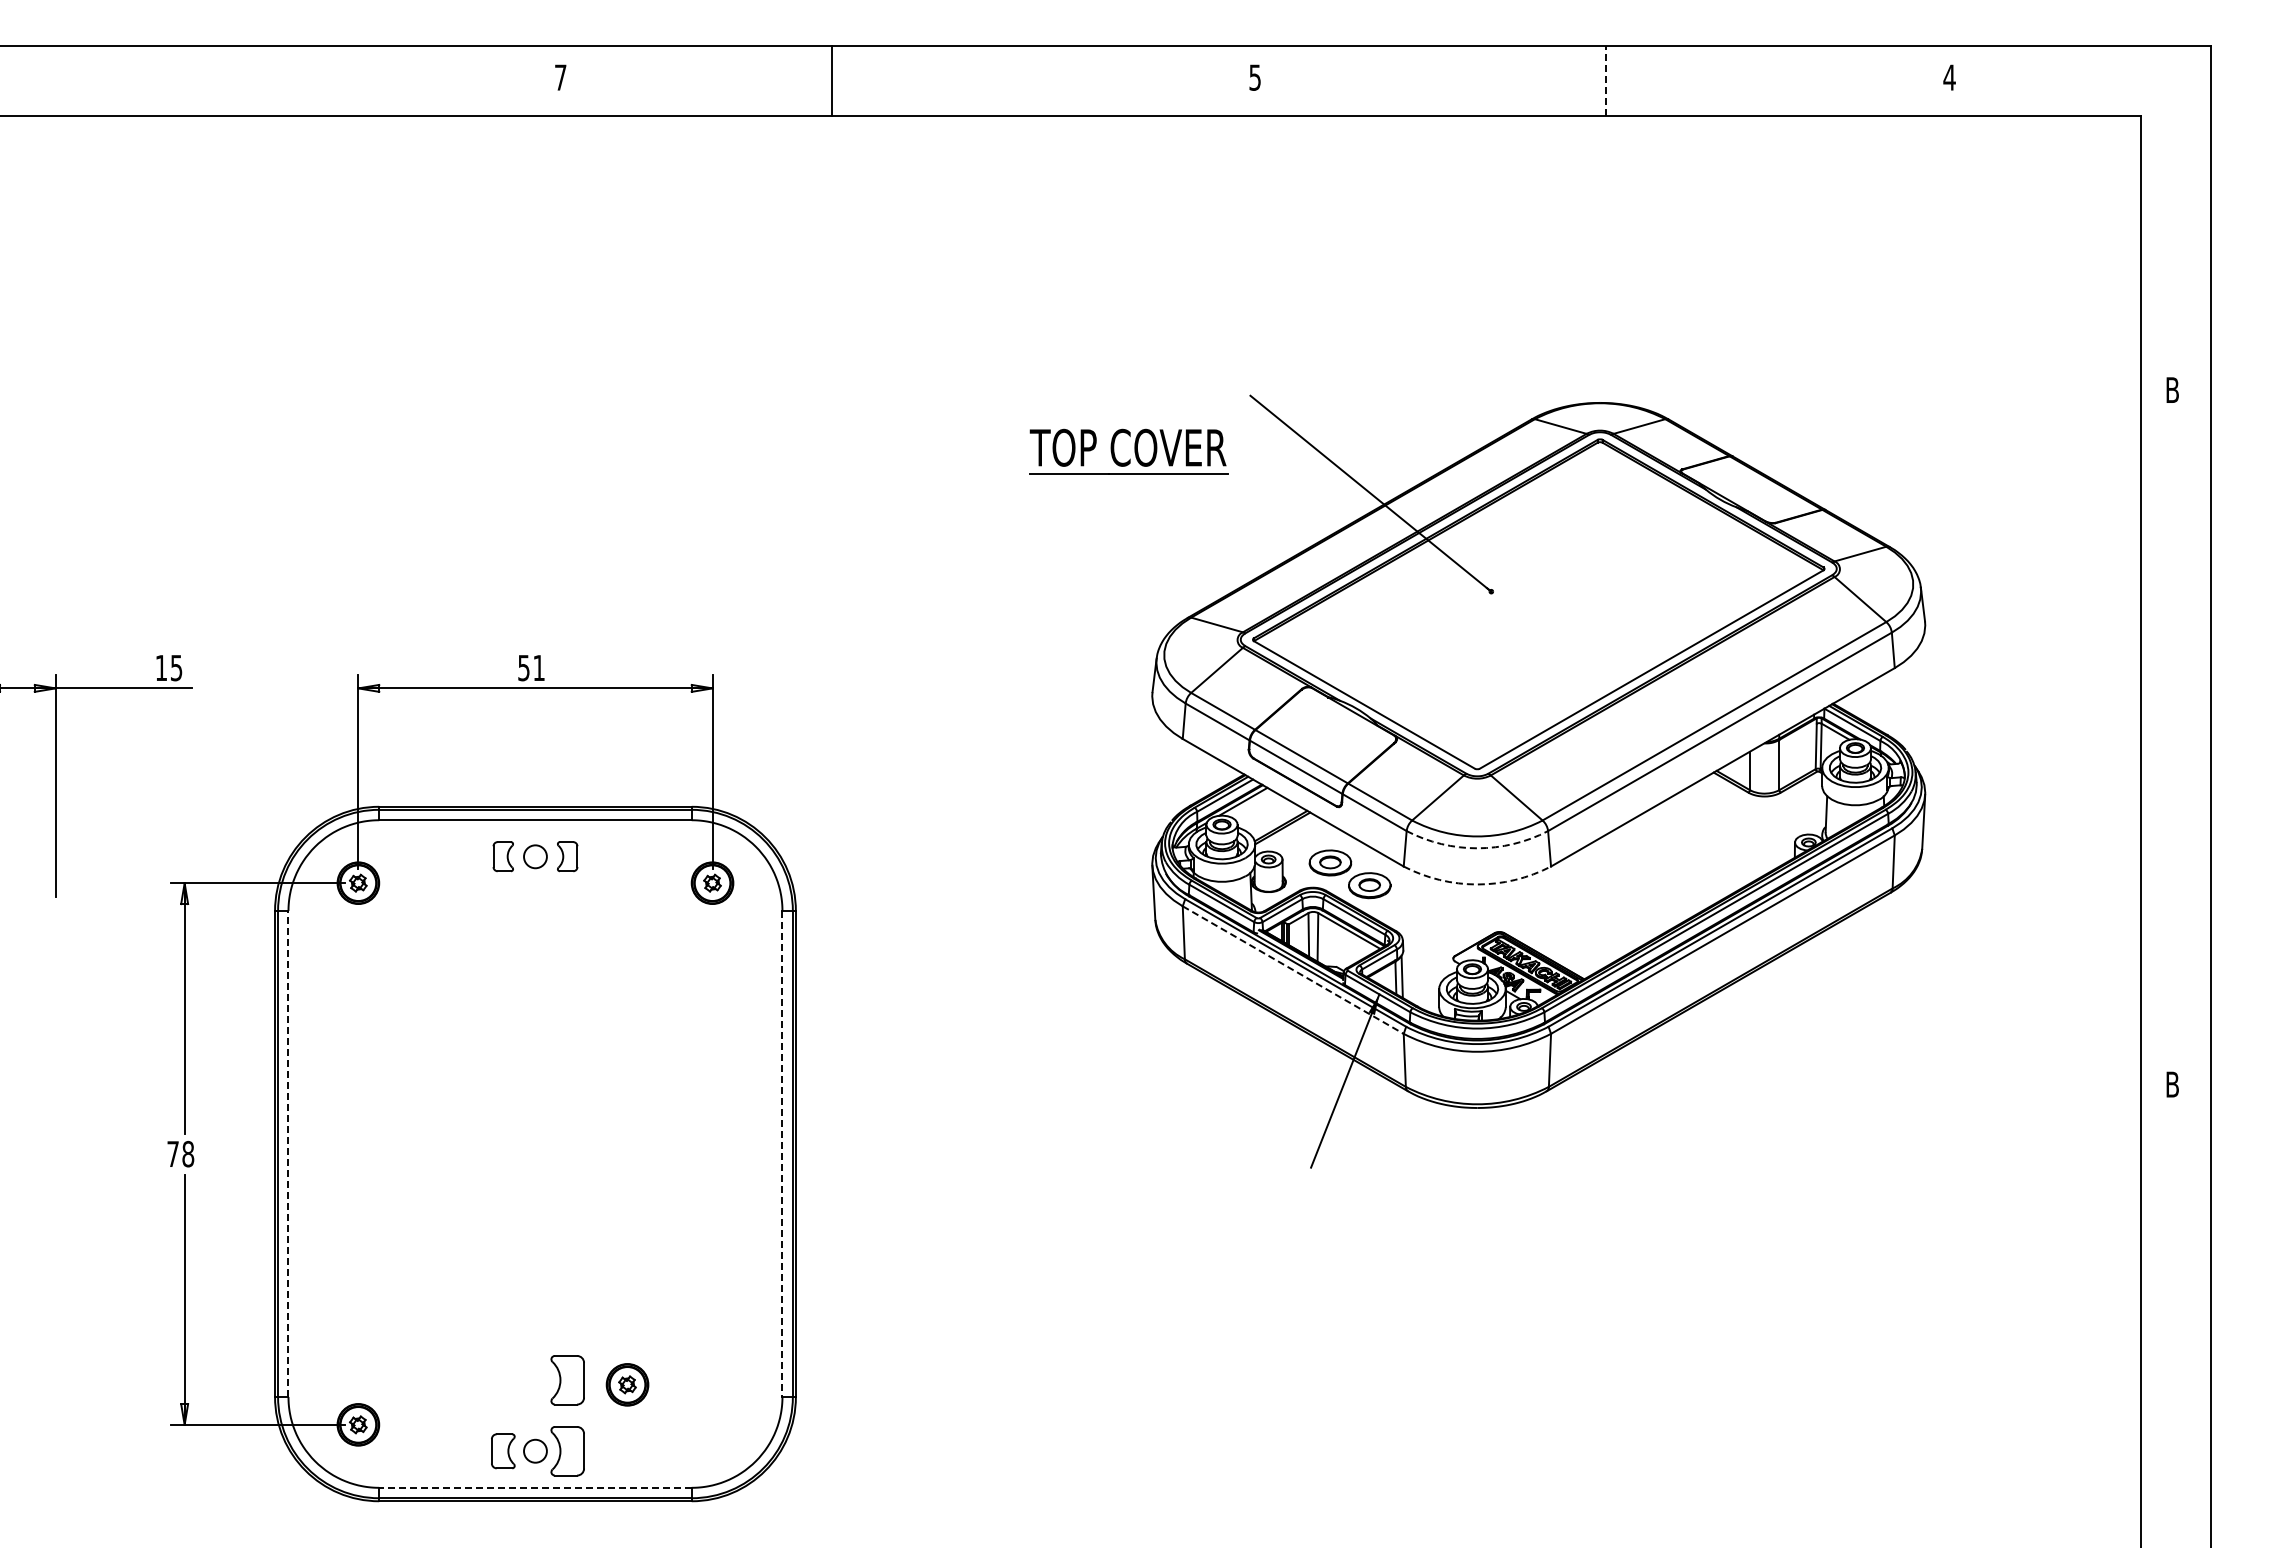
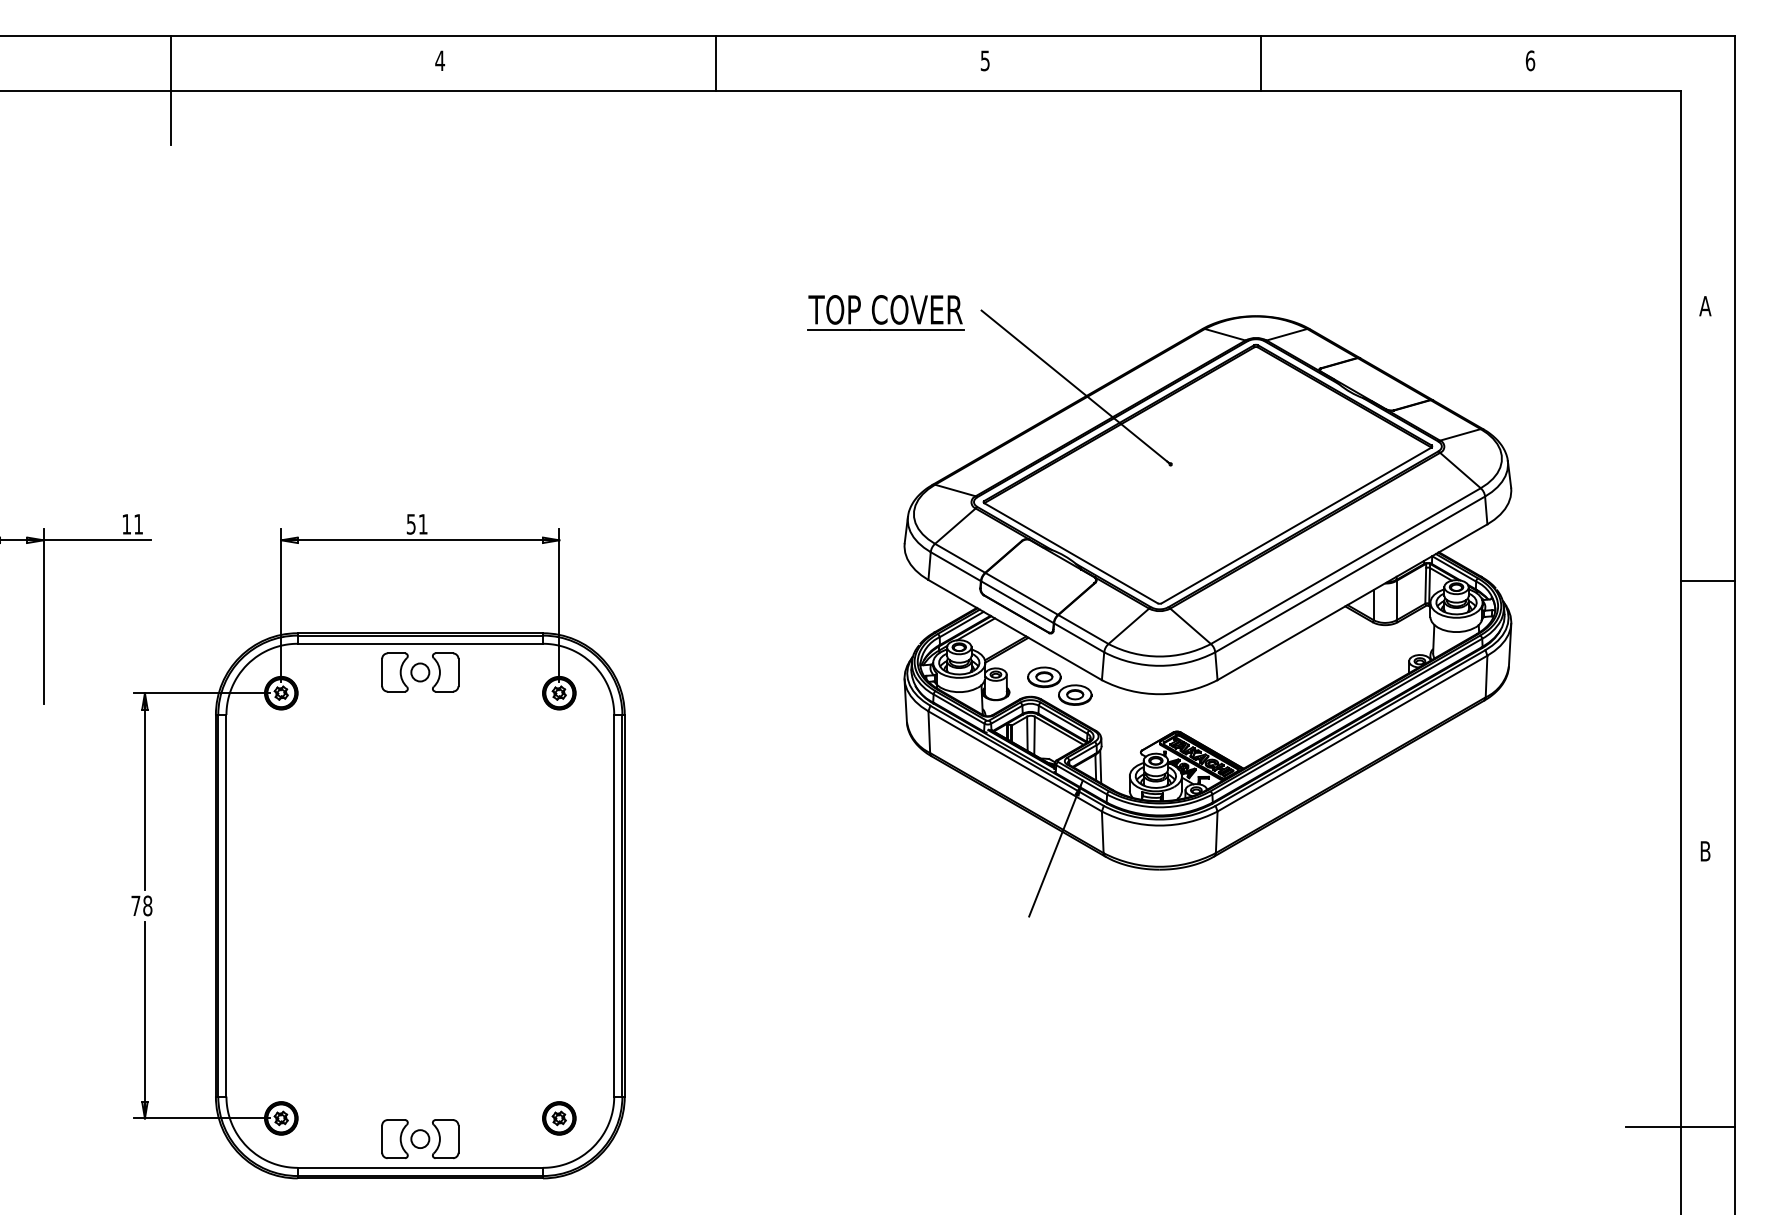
text: (560, 77) -> (439, 60), 7 -> 4
text: (1949, 77) -> (1530, 60), 4 -> 6
line: (832, 80) -> (716, 63), moved
line: (1606, 81) -> (1261, 63), dashed -> solid
line: (217, 115) -> (170, 90), added
text: (2172, 389) -> (1705, 305), B -> A
part: (1128, 451) -> (885, 312), moved
text: (176, 668) -> (138, 524), 15 -> 11
line: (2175, 740) -> (1707, 581), added
arc: (1477, 848) -> (1159, 665), dashed -> solid
part: (503, 856) -> (395, 672), size x1.67
part: (567, 856) -> (445, 672), size x1.67
arc: (1477, 884) -> (1159, 694), dashed -> solid
line: (1293, 970) -> (1015, 761), dashed -> solid
line: (288, 1153) -> (226, 905), dashed -> solid
line: (782, 1154) -> (614, 906), dashed -> solid
part: (567, 1380) -> (445, 1083), removed
part: (627, 1384) -> (559, 1118), moved
line: (2140, 1435) -> (1680, 1126), added
part: (503, 1451) -> (395, 1139), size x1.43
line: (534, 1487) -> (419, 1167), dashed -> solid

